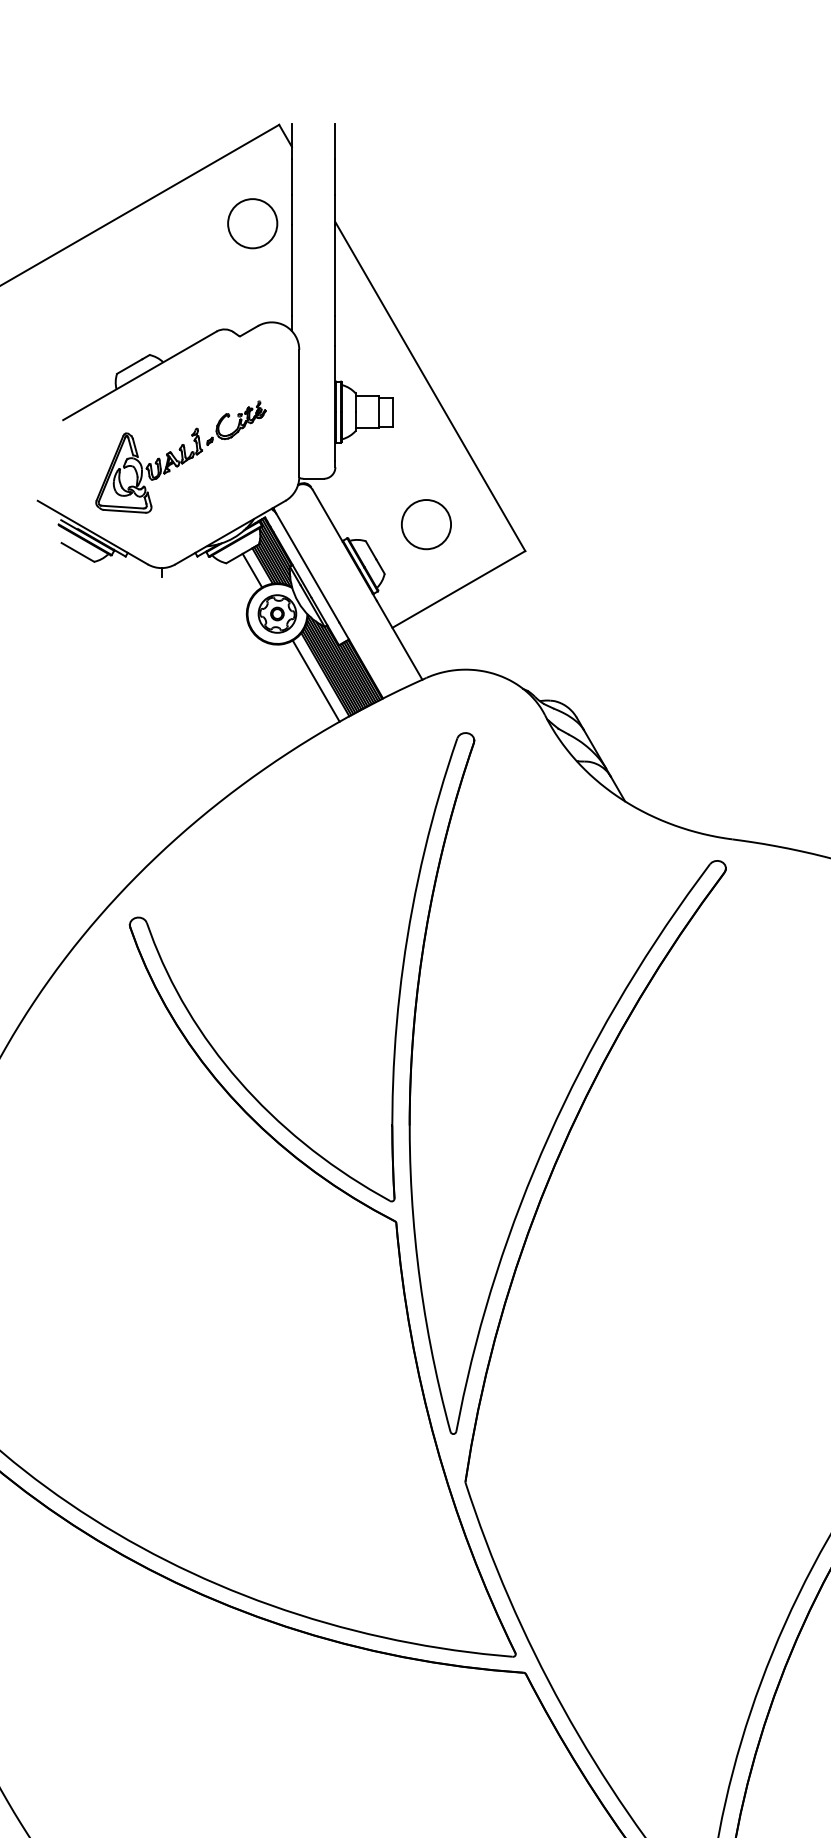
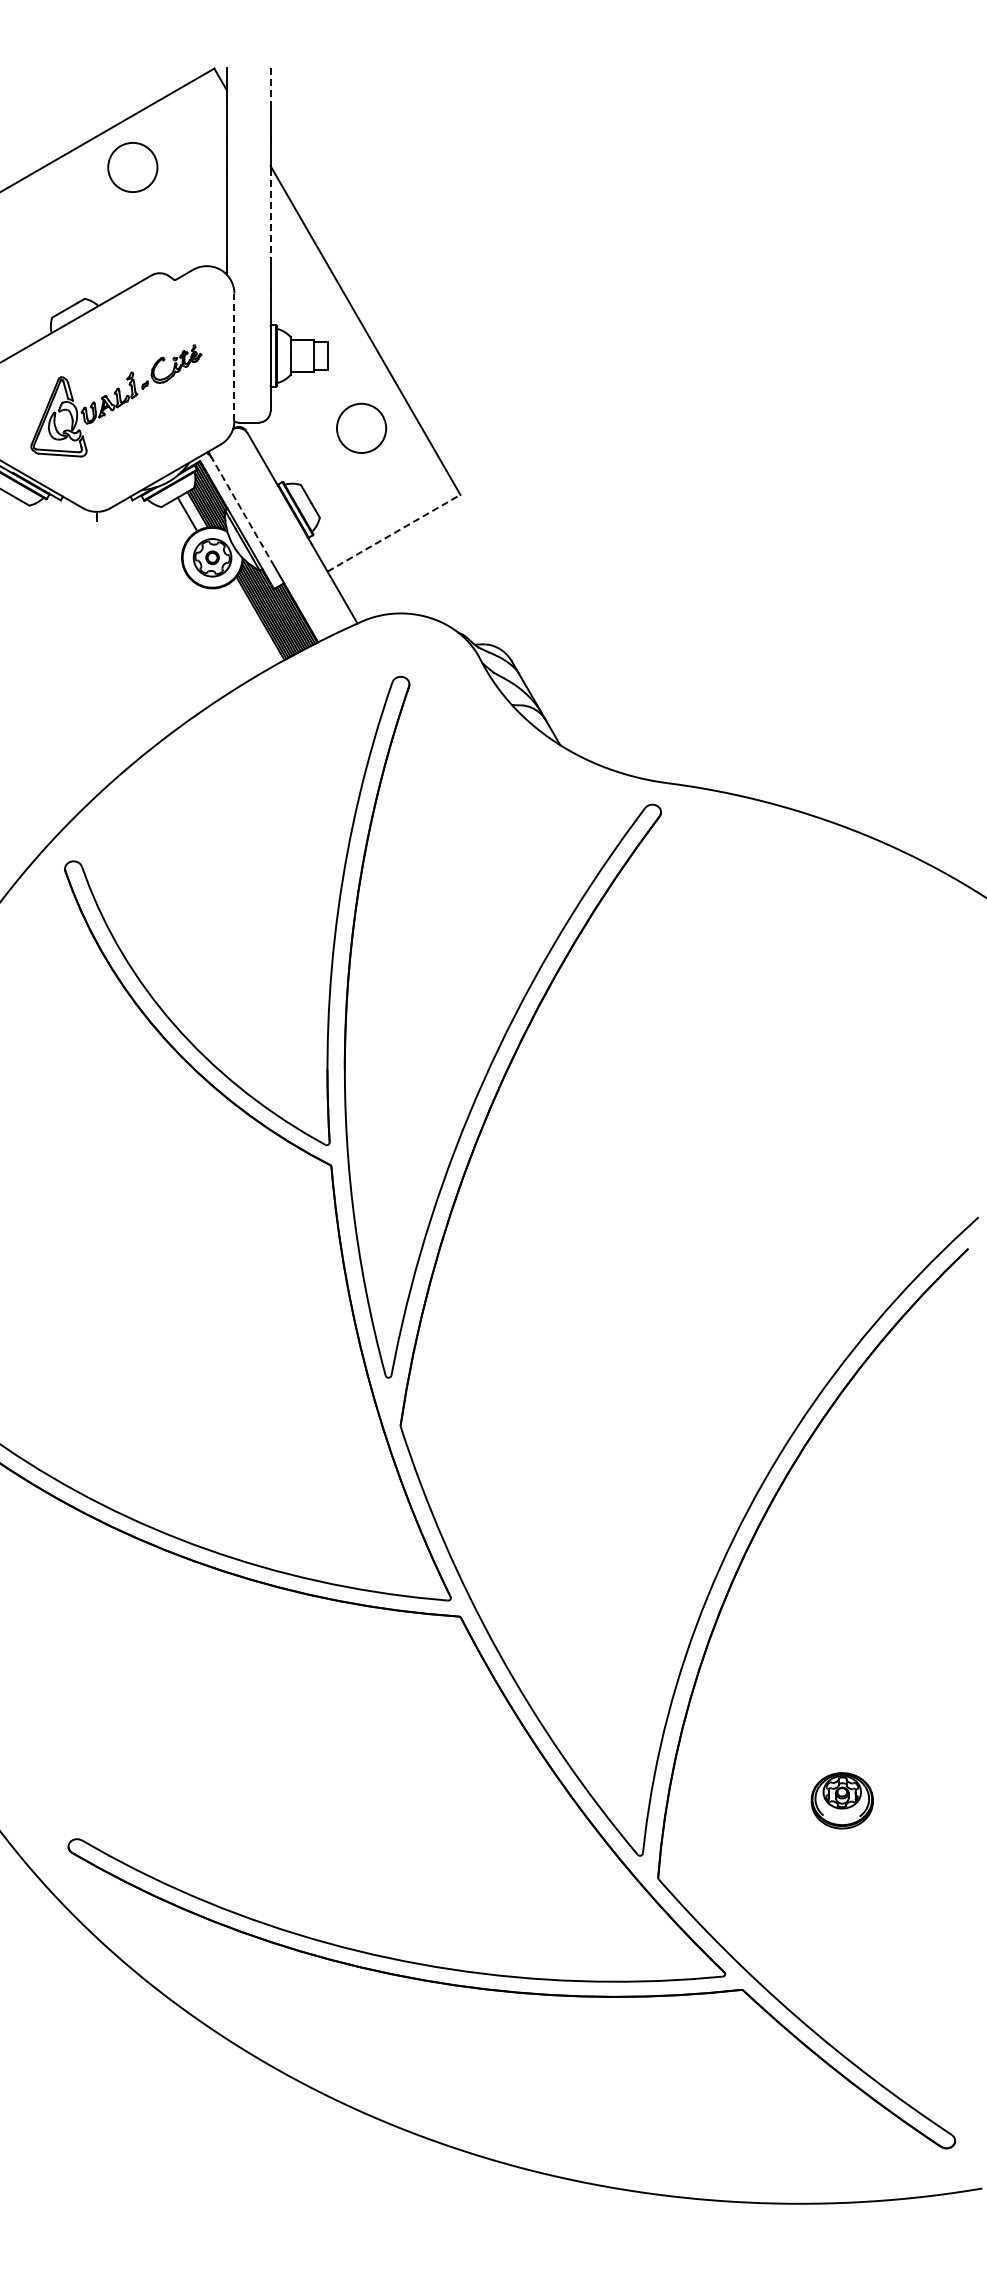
line: (335, 141) -> (270, 85), solid -> dashed
circle: (252, 223) -> (132, 167), moved
line: (335, 270) -> (270, 214), solid -> dashed
line: (299, 413) -> (234, 357), solid -> dashed
circle: (426, 523) -> (361, 427), moved
line: (307, 566) -> (242, 510), solid -> dashed
line: (459, 589) -> (394, 533), solid -> dashed
line: (315, 680) -> (250, 624), removed

